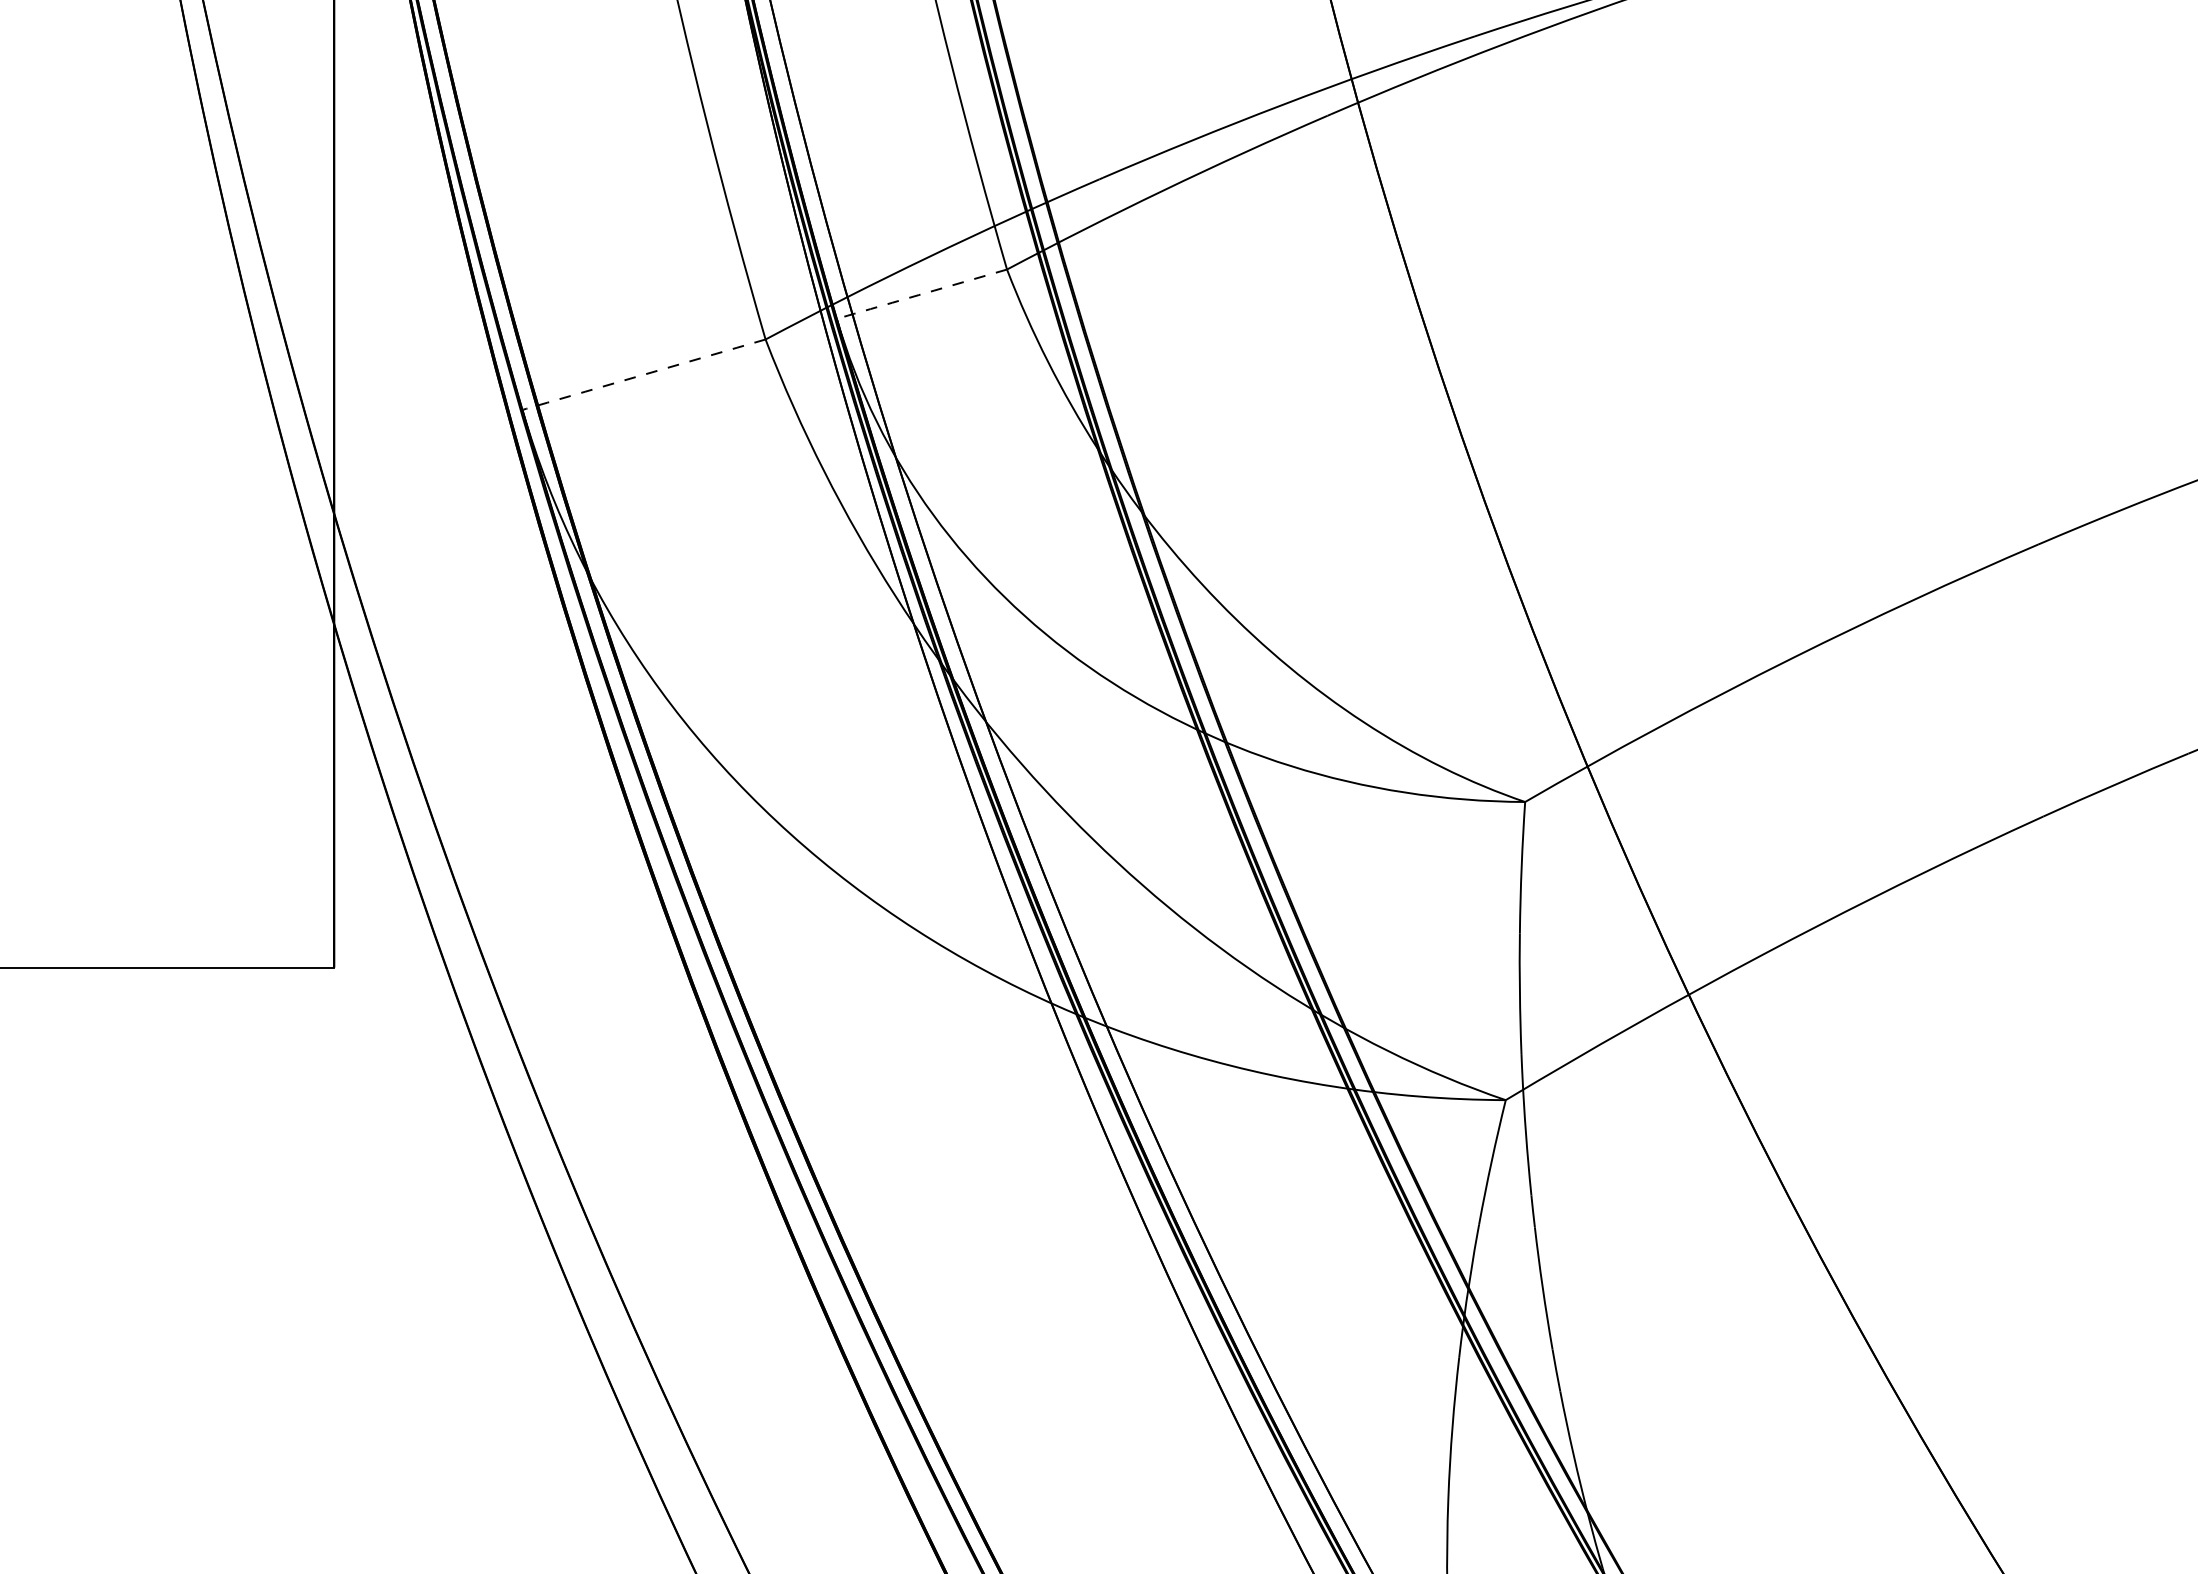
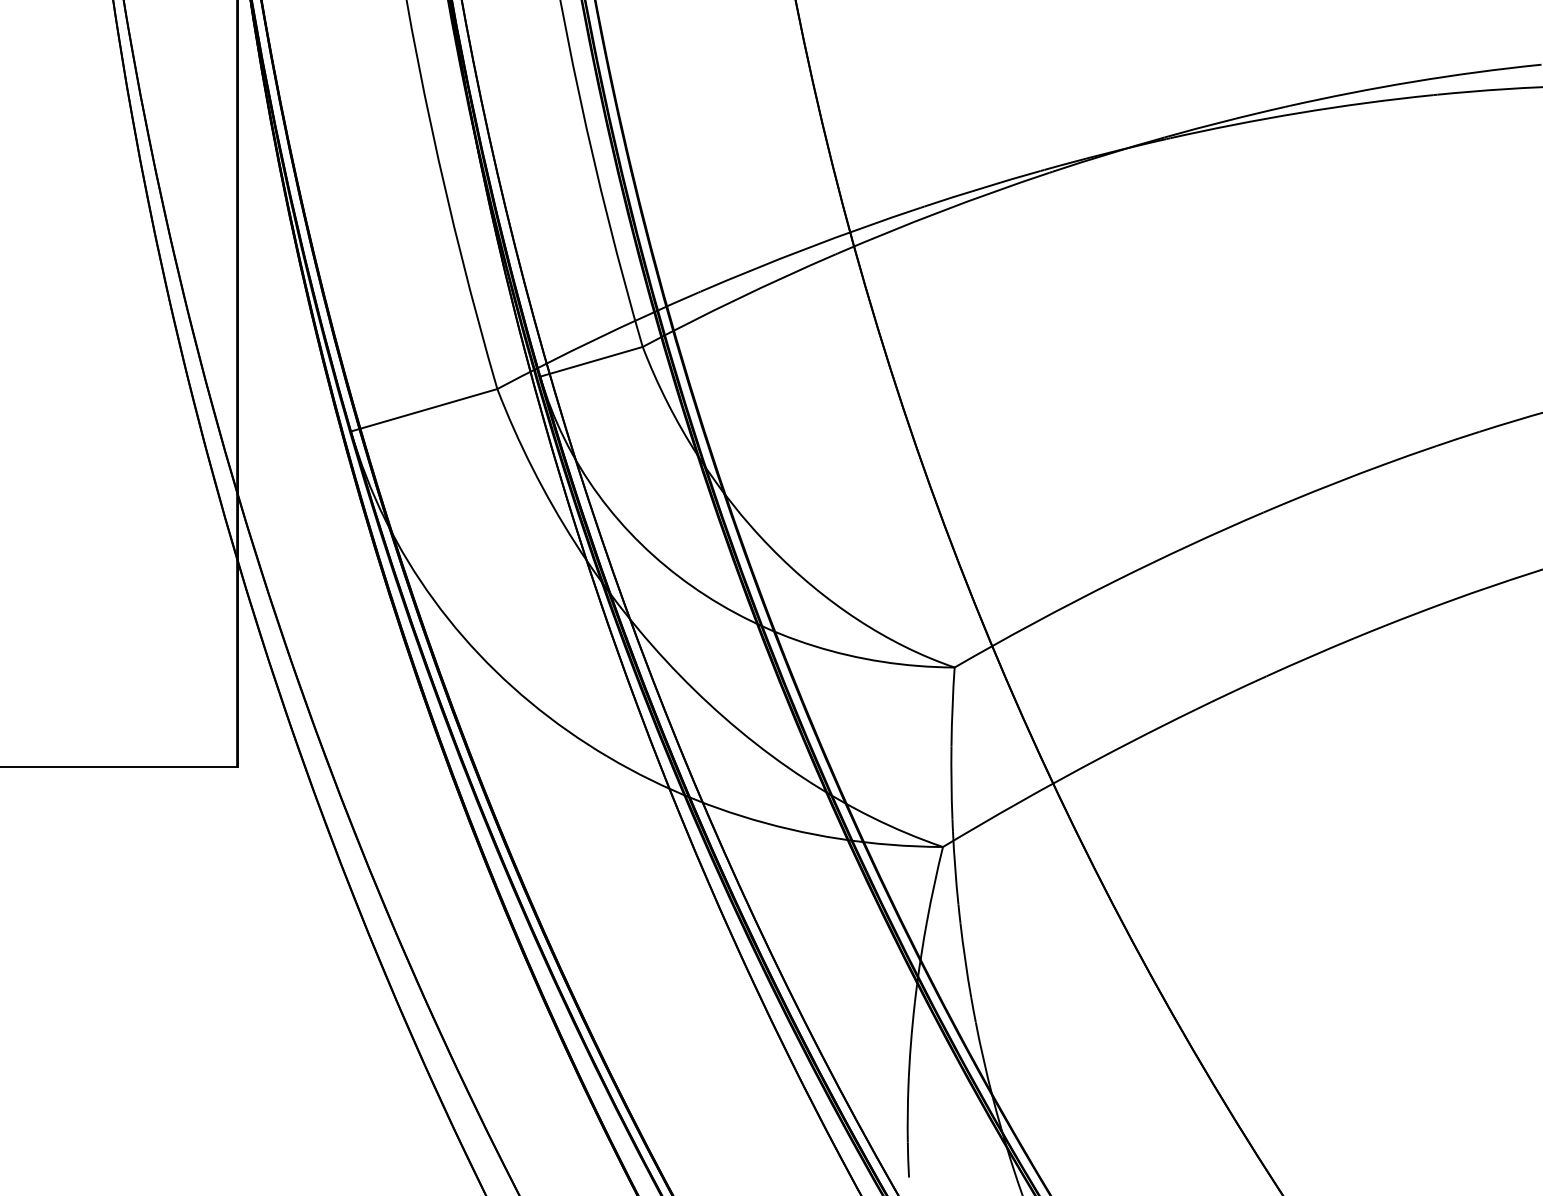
arc: (915, 295) -> (587, 362), dashed -> solid
arc: (629, 378) -> (415, 412), dashed -> solid

